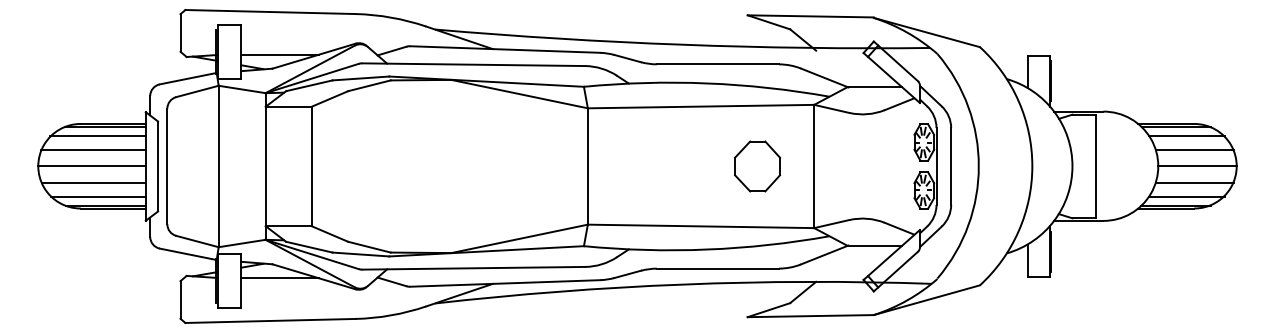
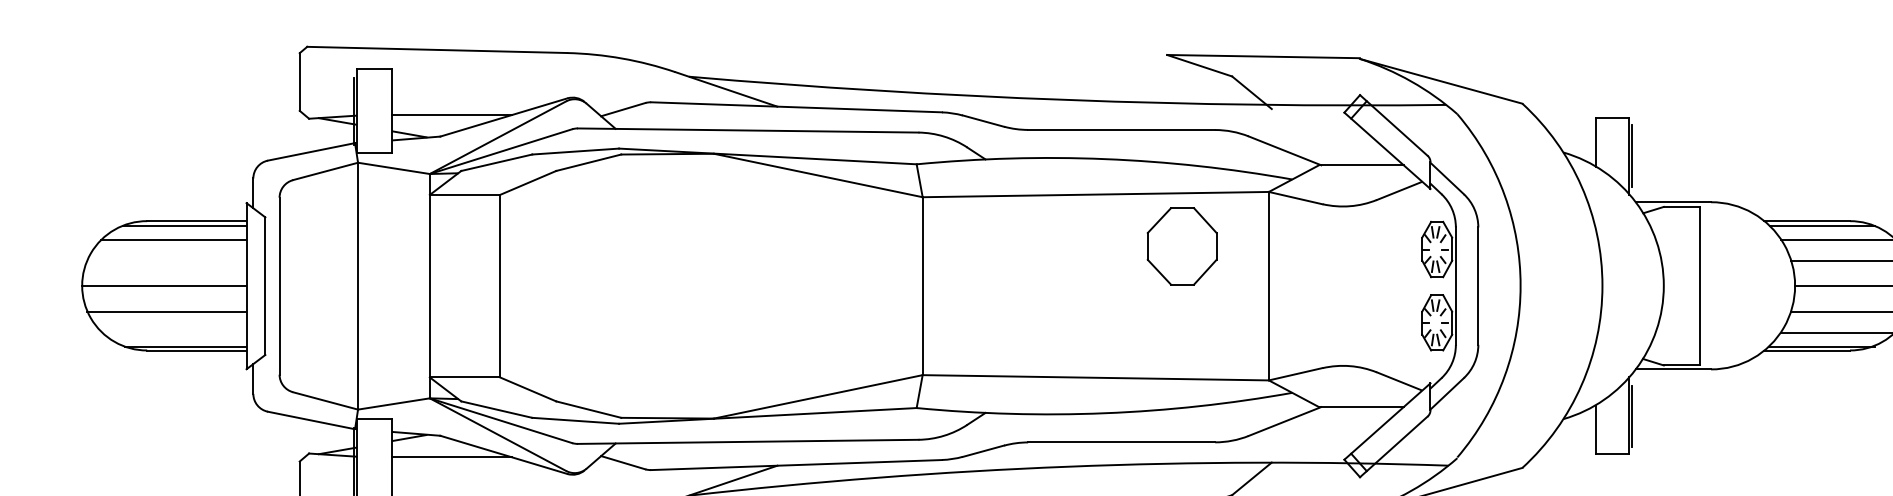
line: (93, 149) -> (166, 260), removed
part: (757, 166) -> (1182, 246), moved
line: (98, 196) -> (174, 332), removed

